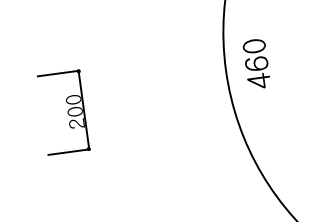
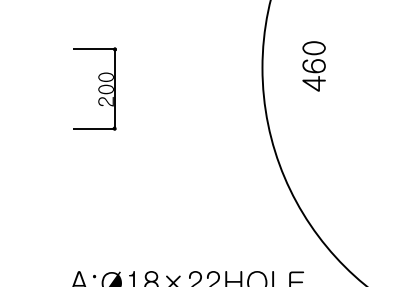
text: (256, 64) -> (313, 66), moved

